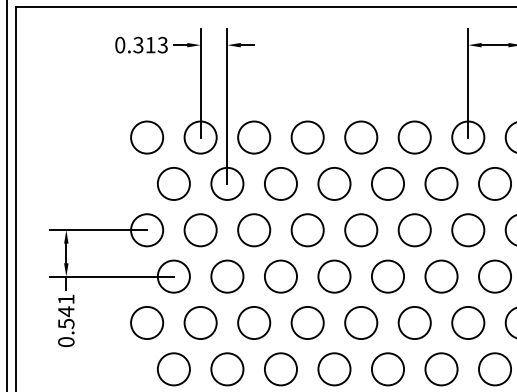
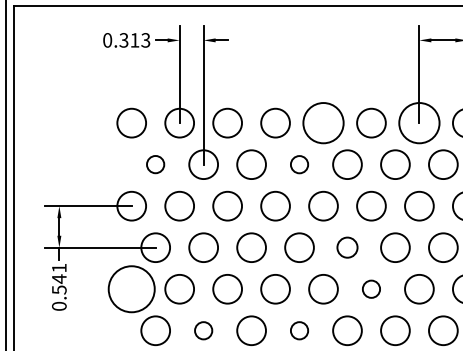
circle: (361, 136) -> (323, 122), size x1.4
circle: (468, 136) -> (419, 122), size x1.4
circle: (173, 183) -> (155, 164), size x0.6
circle: (334, 183) -> (299, 164), size x0.6
circle: (388, 276) -> (347, 247), size x0.7
circle: (146, 322) -> (131, 288), size x1.6
circle: (414, 322) -> (371, 288), size x0.6
circle: (227, 369) -> (203, 330), size x0.6
circle: (334, 369) -> (299, 330), size x0.6

